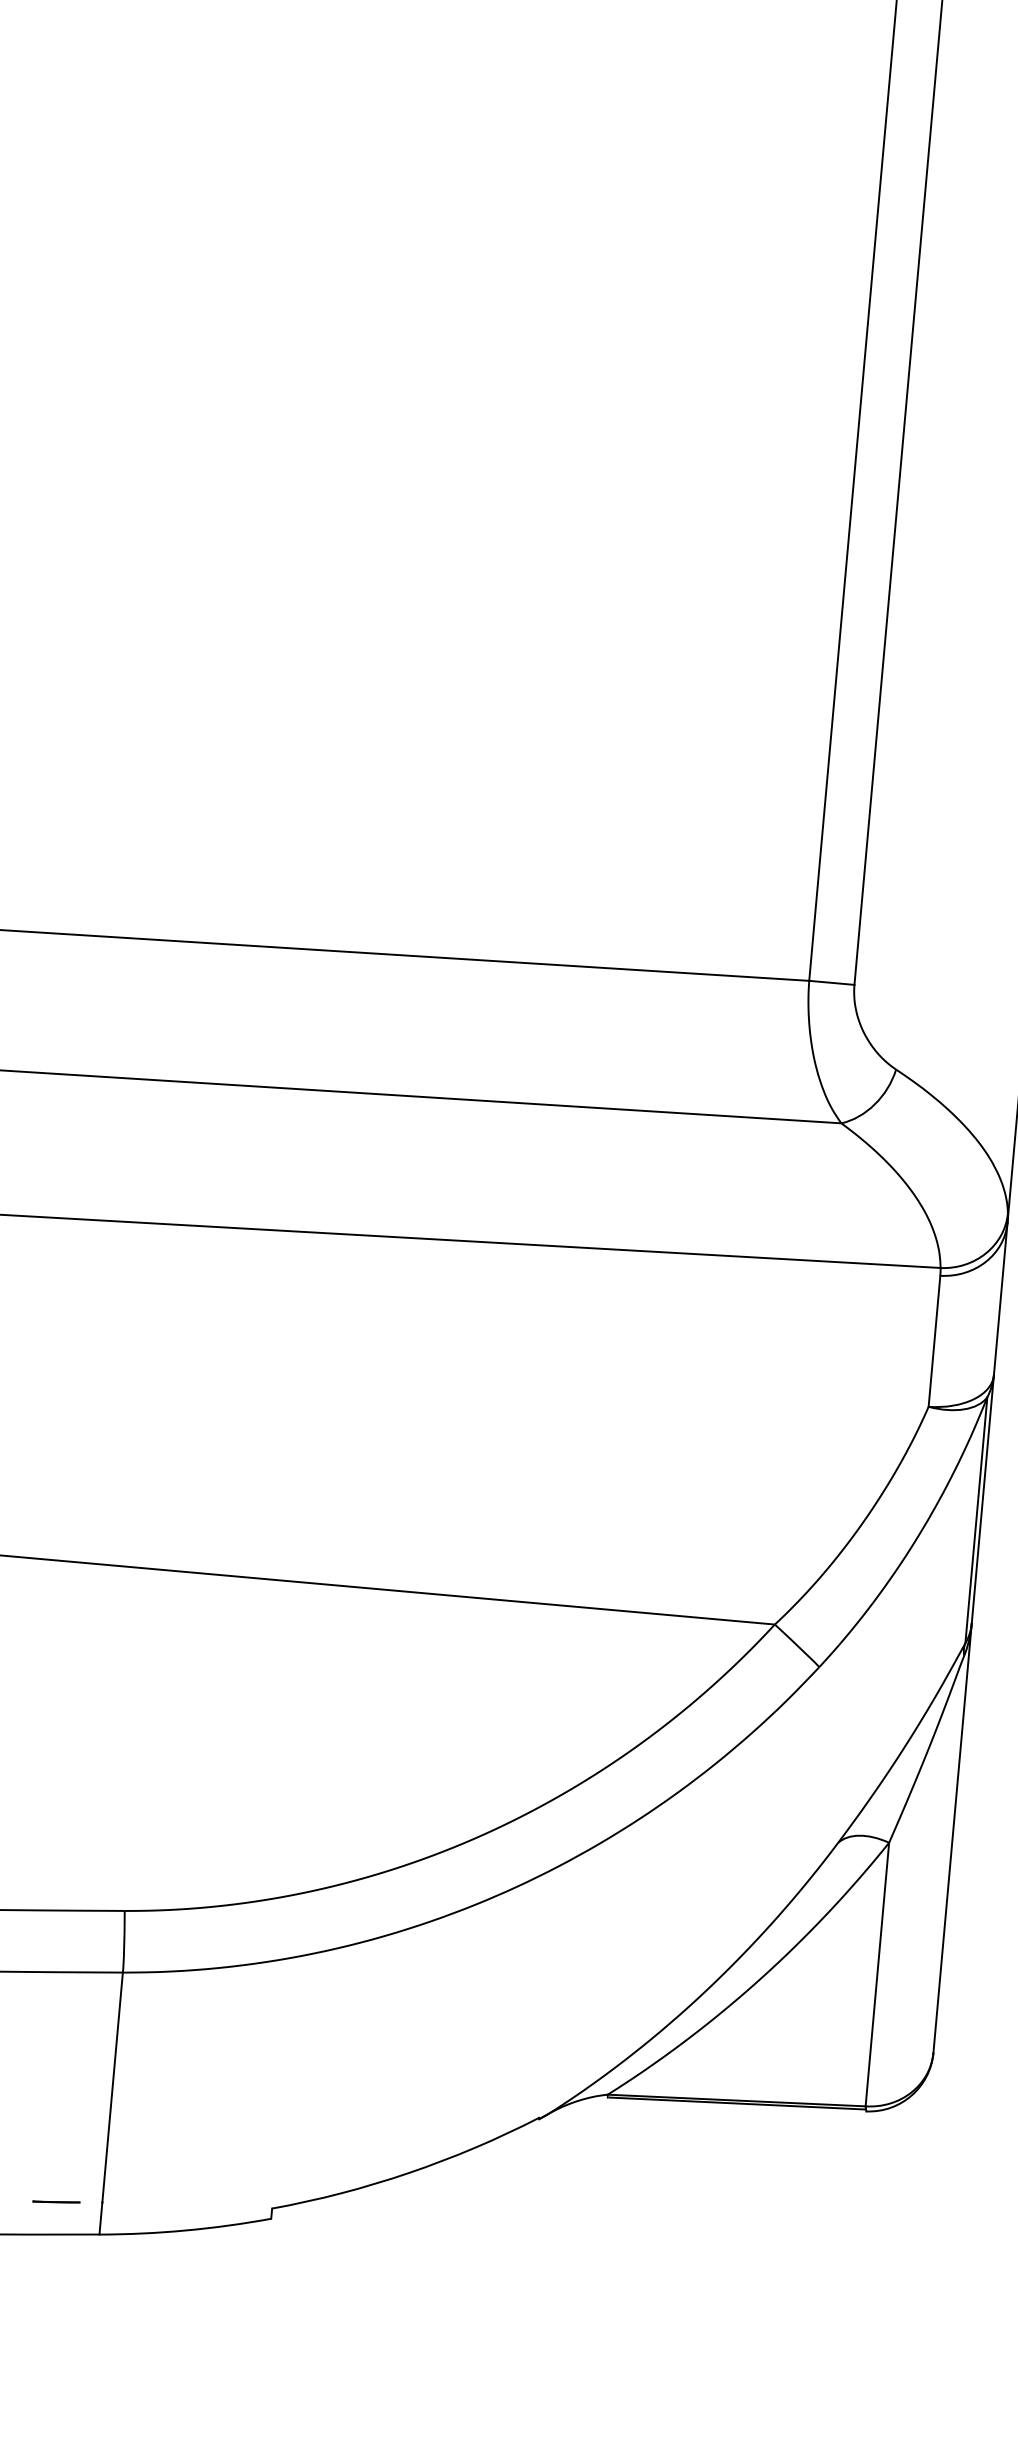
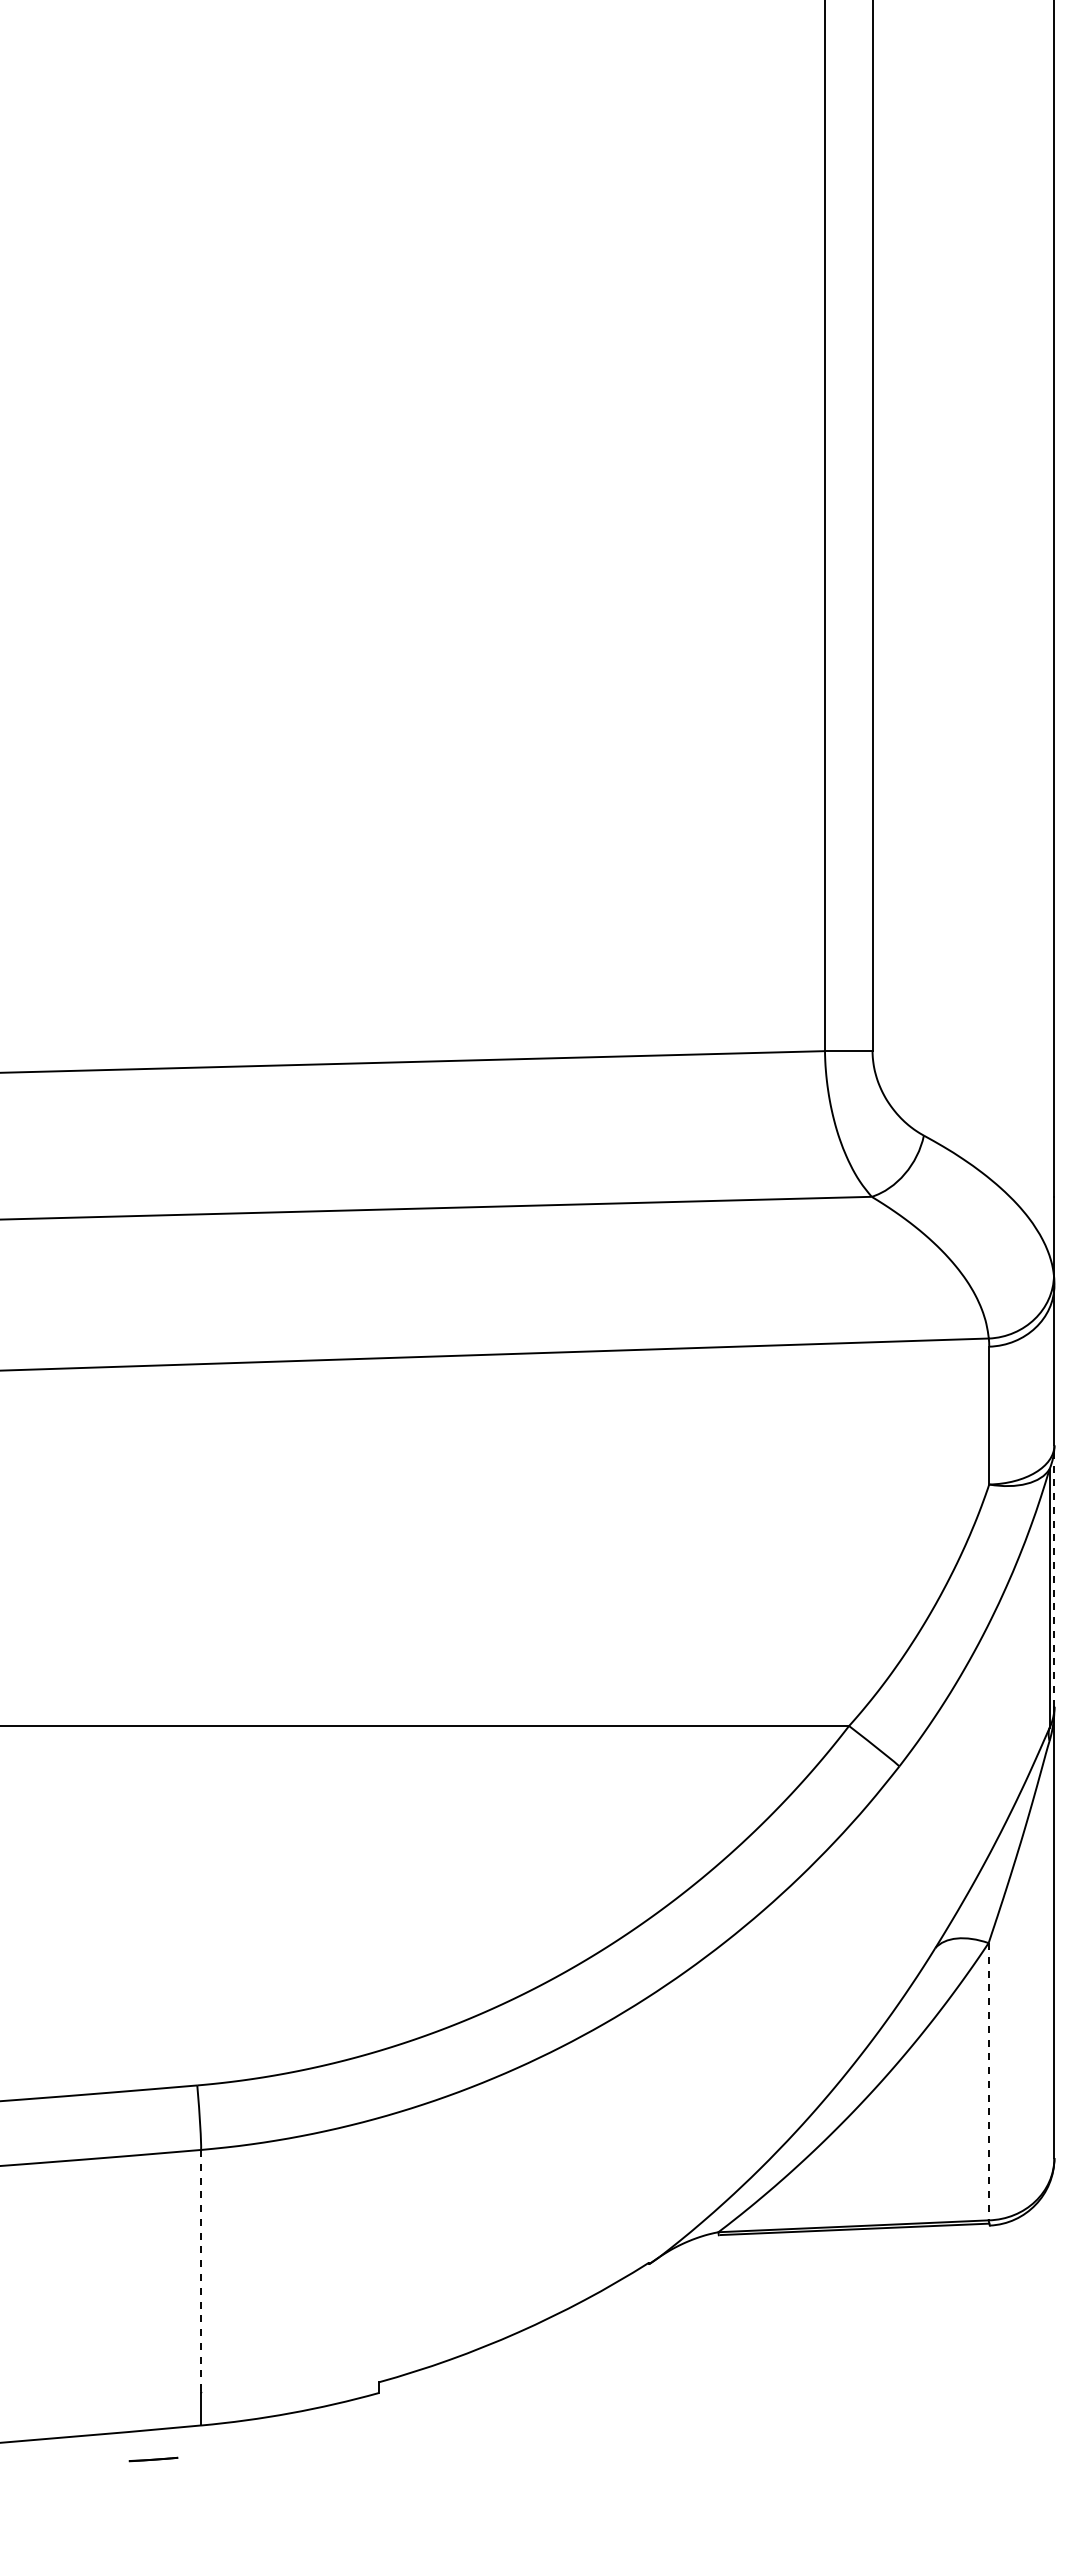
line: (982, 1499) -> (1054, 1576), solid -> dashed
line: (877, 1974) -> (988, 2081), solid -> dashed
line: (113, 2087) -> (201, 2270), solid -> dashed
line: (56, 2201) -> (153, 2459), moved

